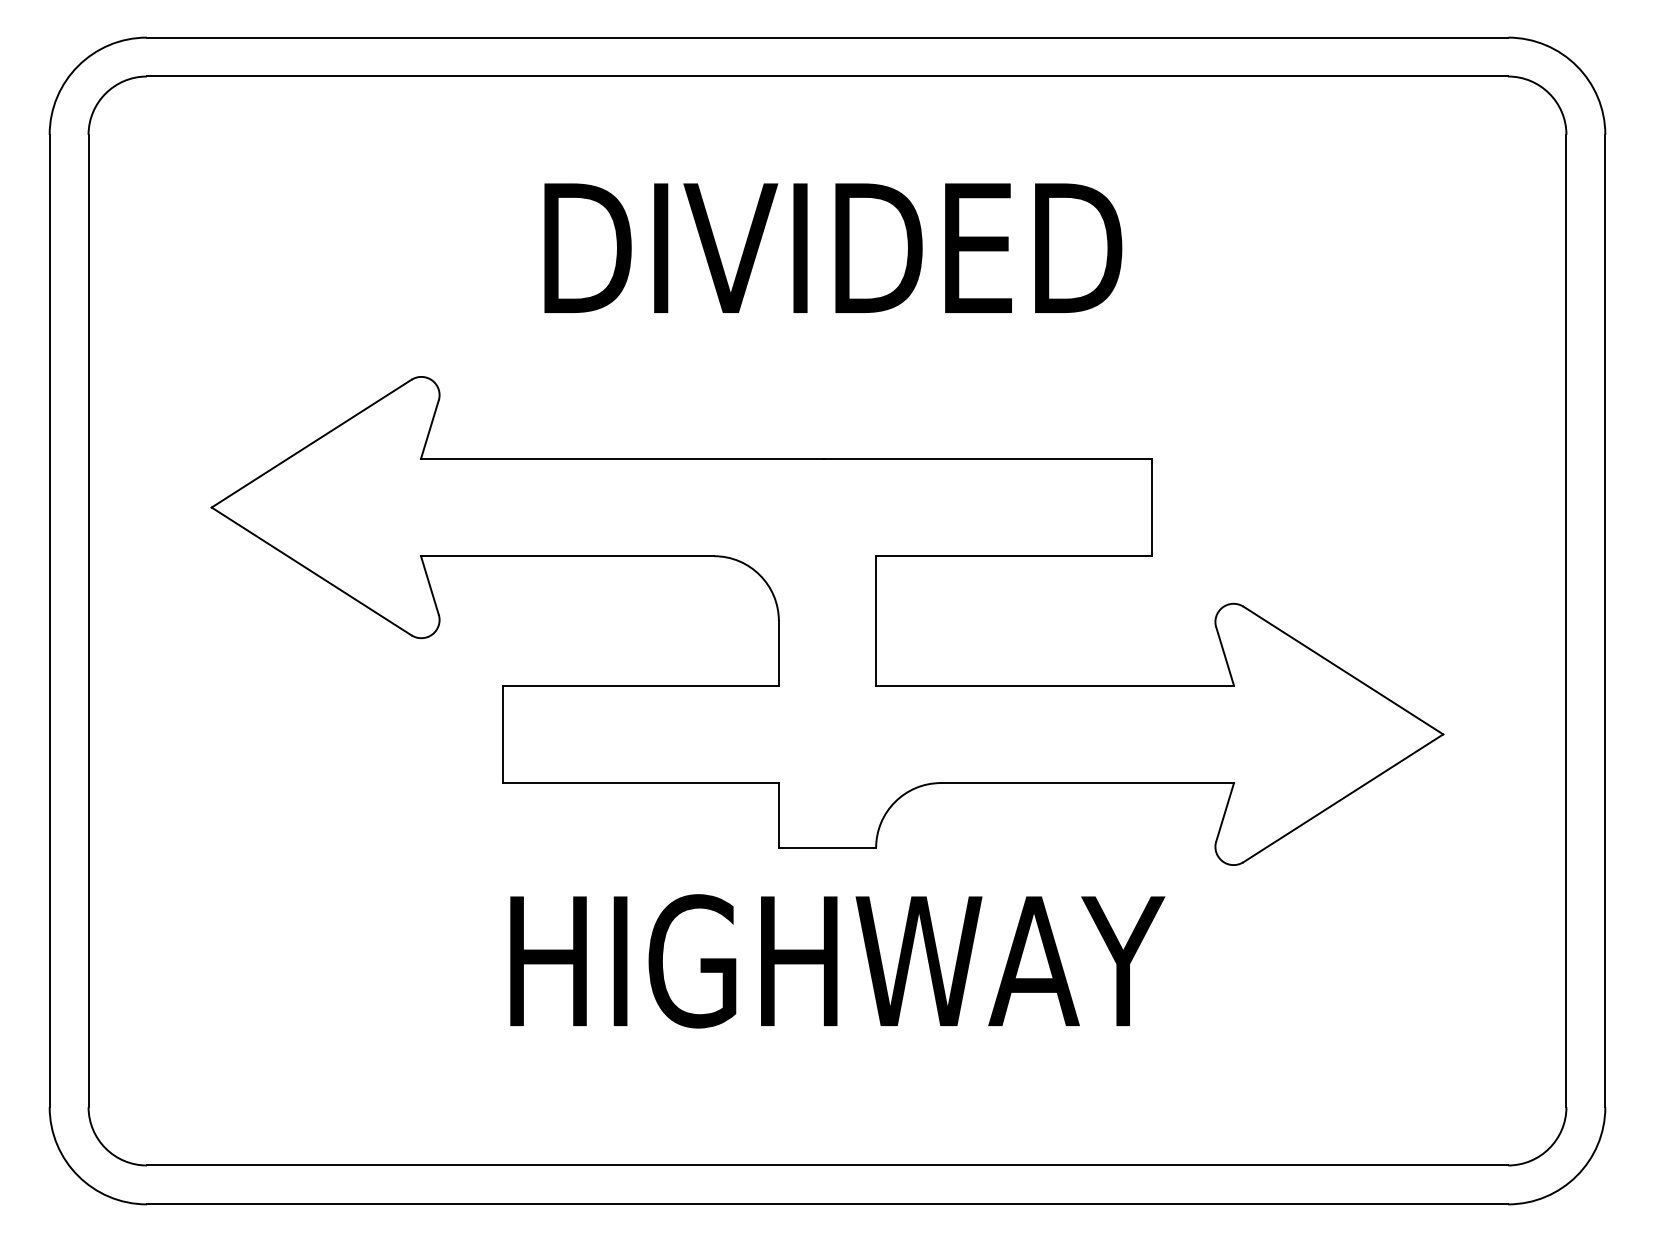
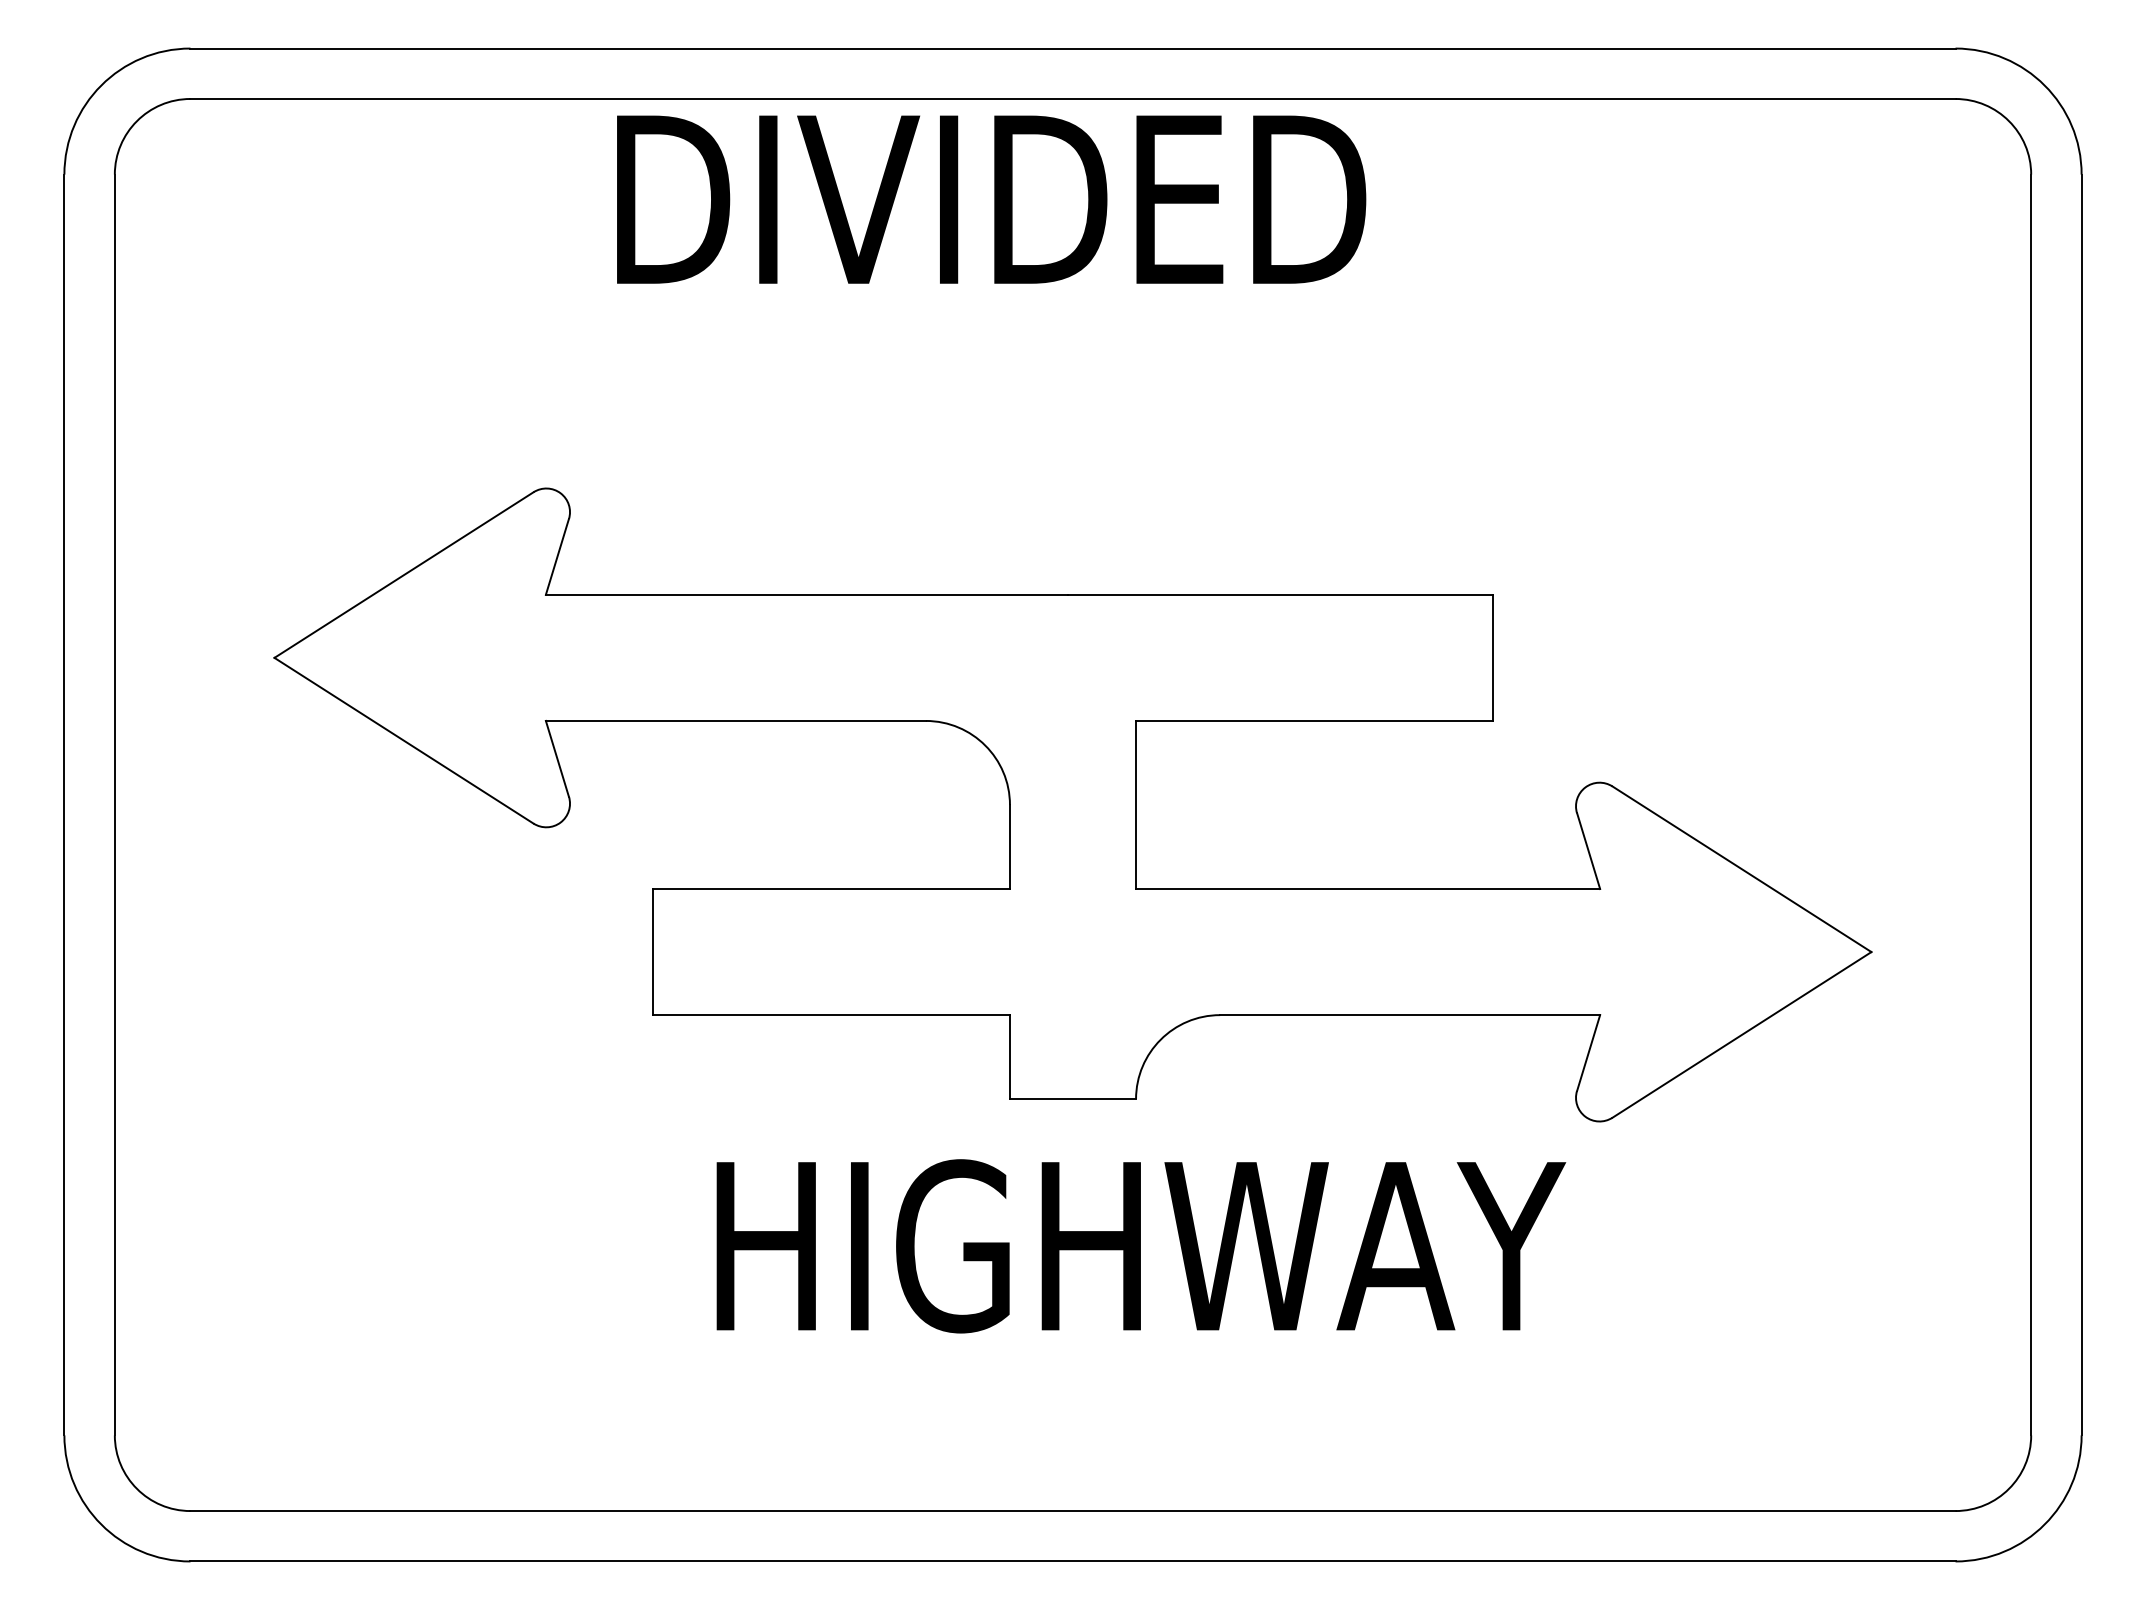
text: (833, 248) -> (991, 199), moved
text: (837, 961) -> (1141, 1246), moved

